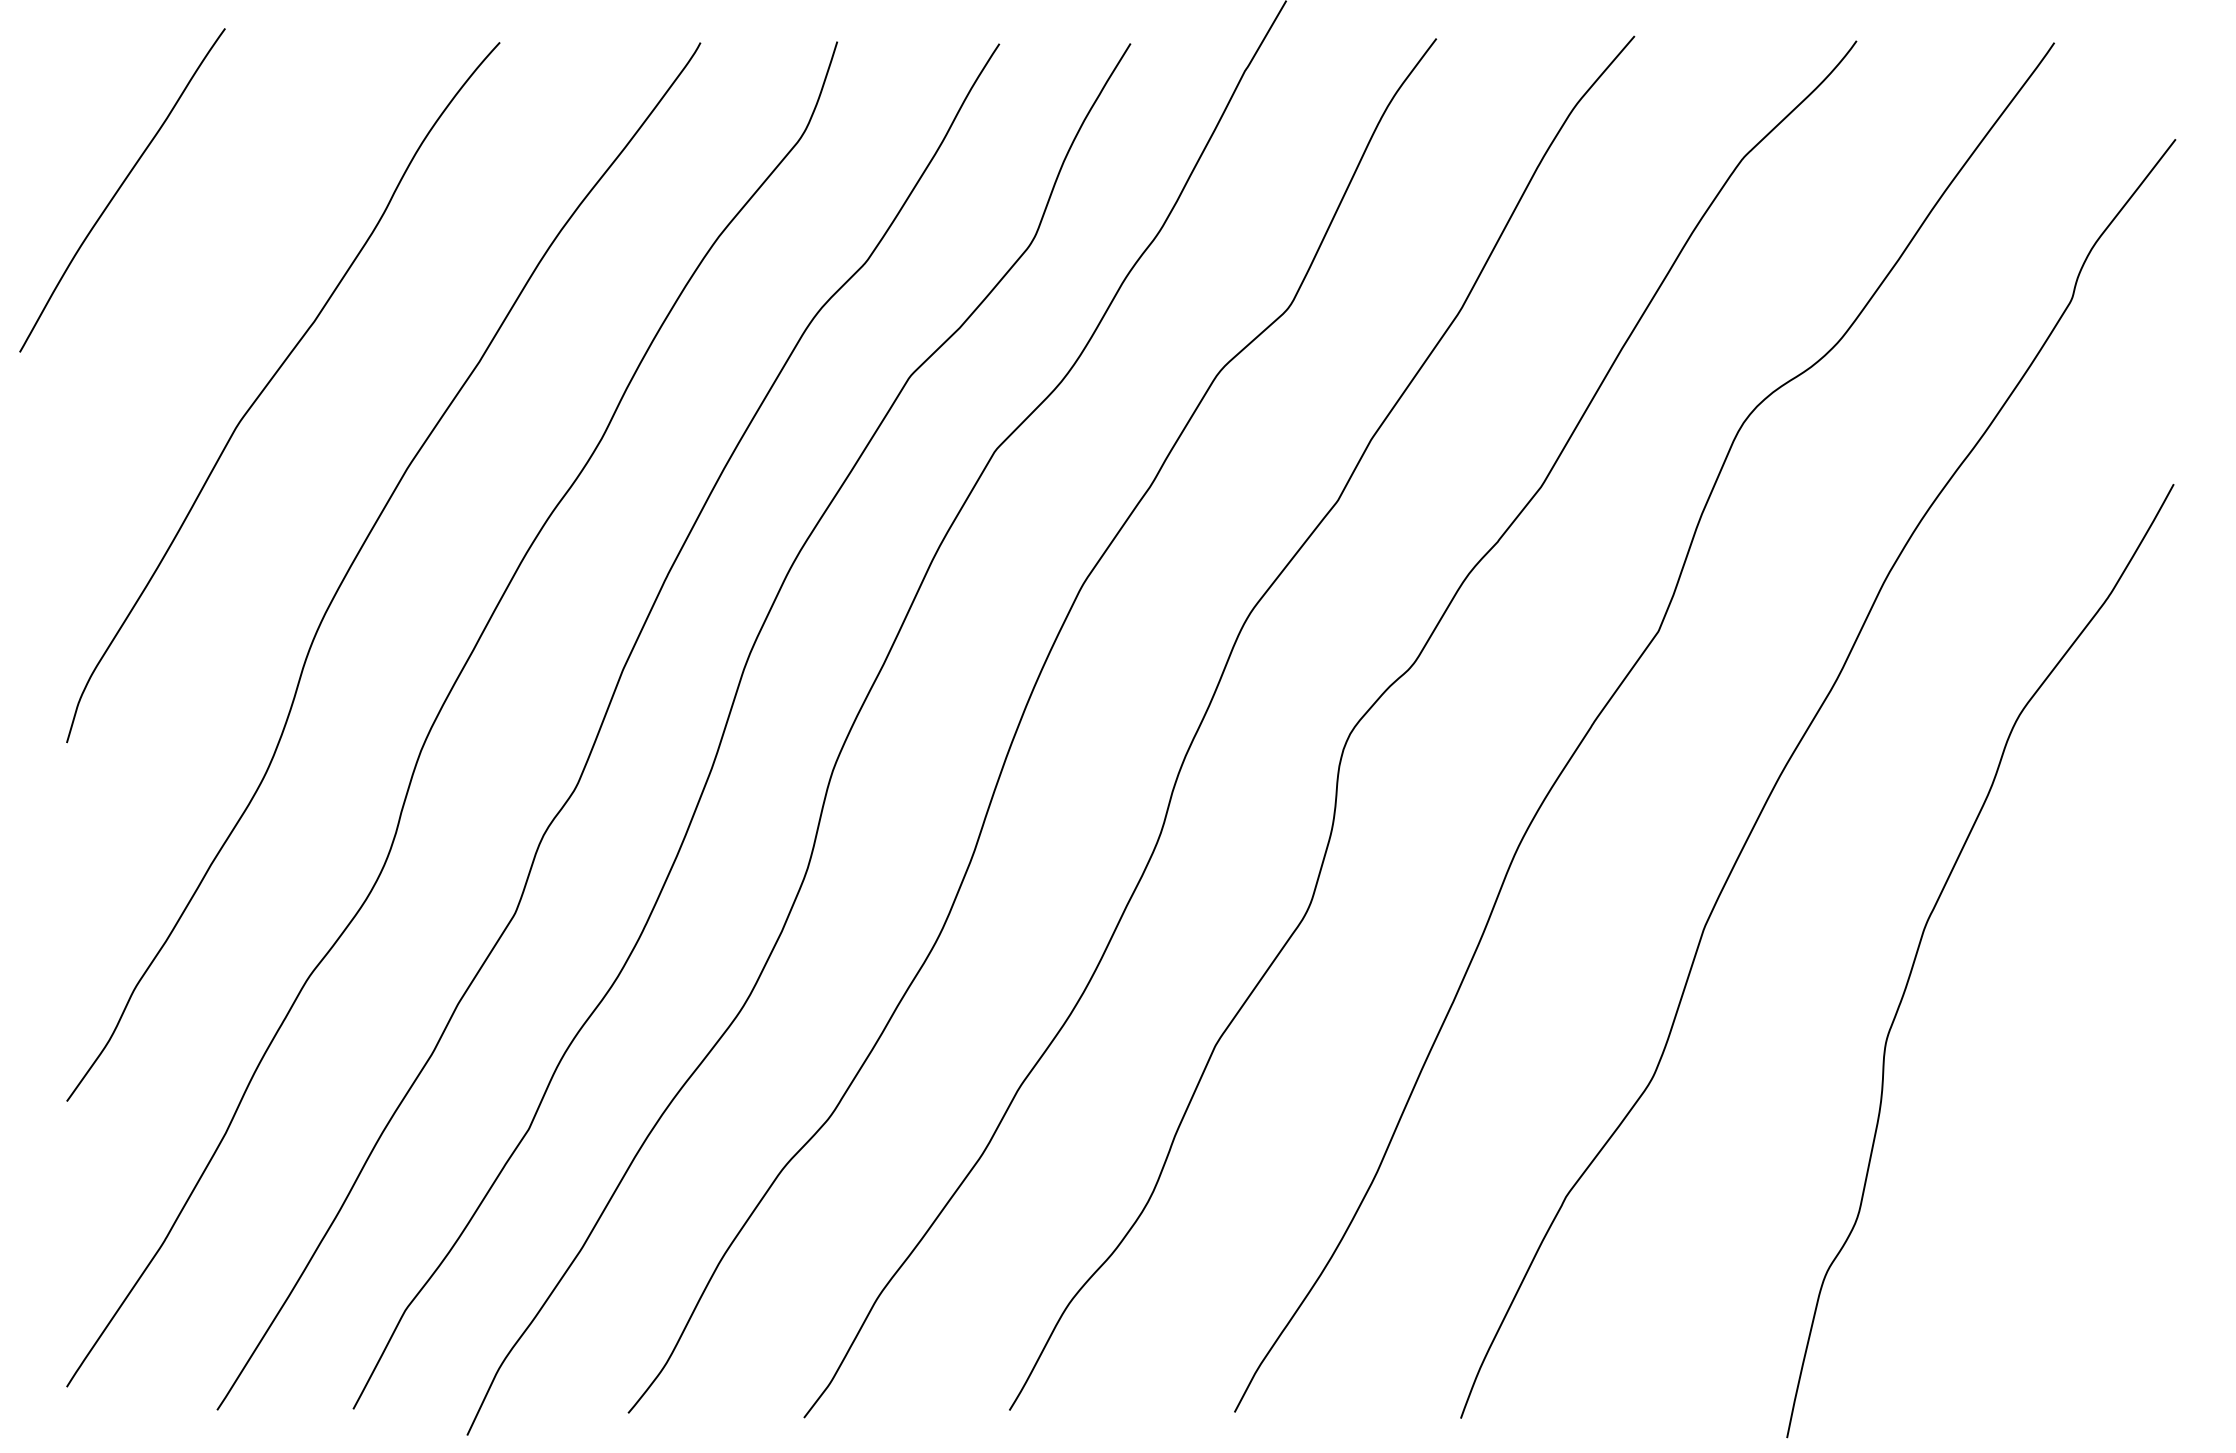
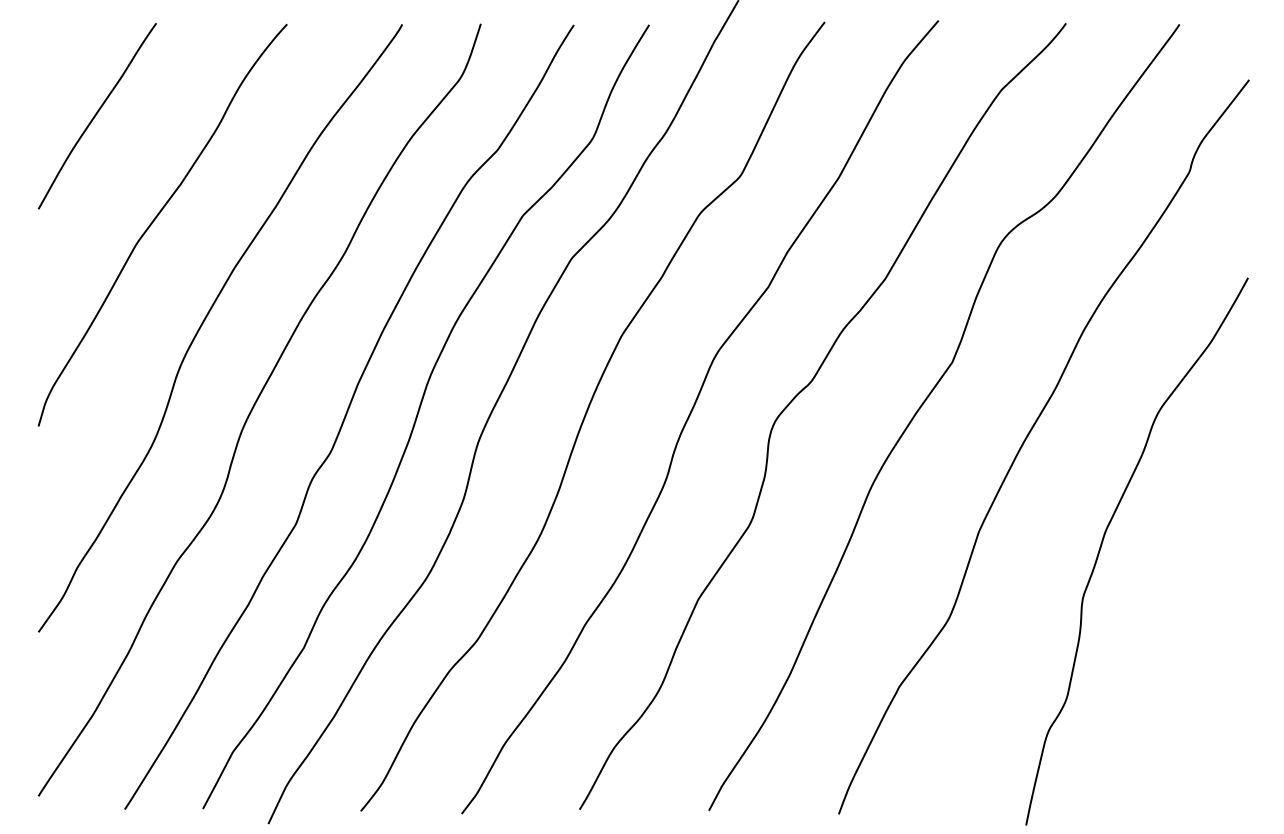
curve: (120, 189) -> (96, 115), moved

